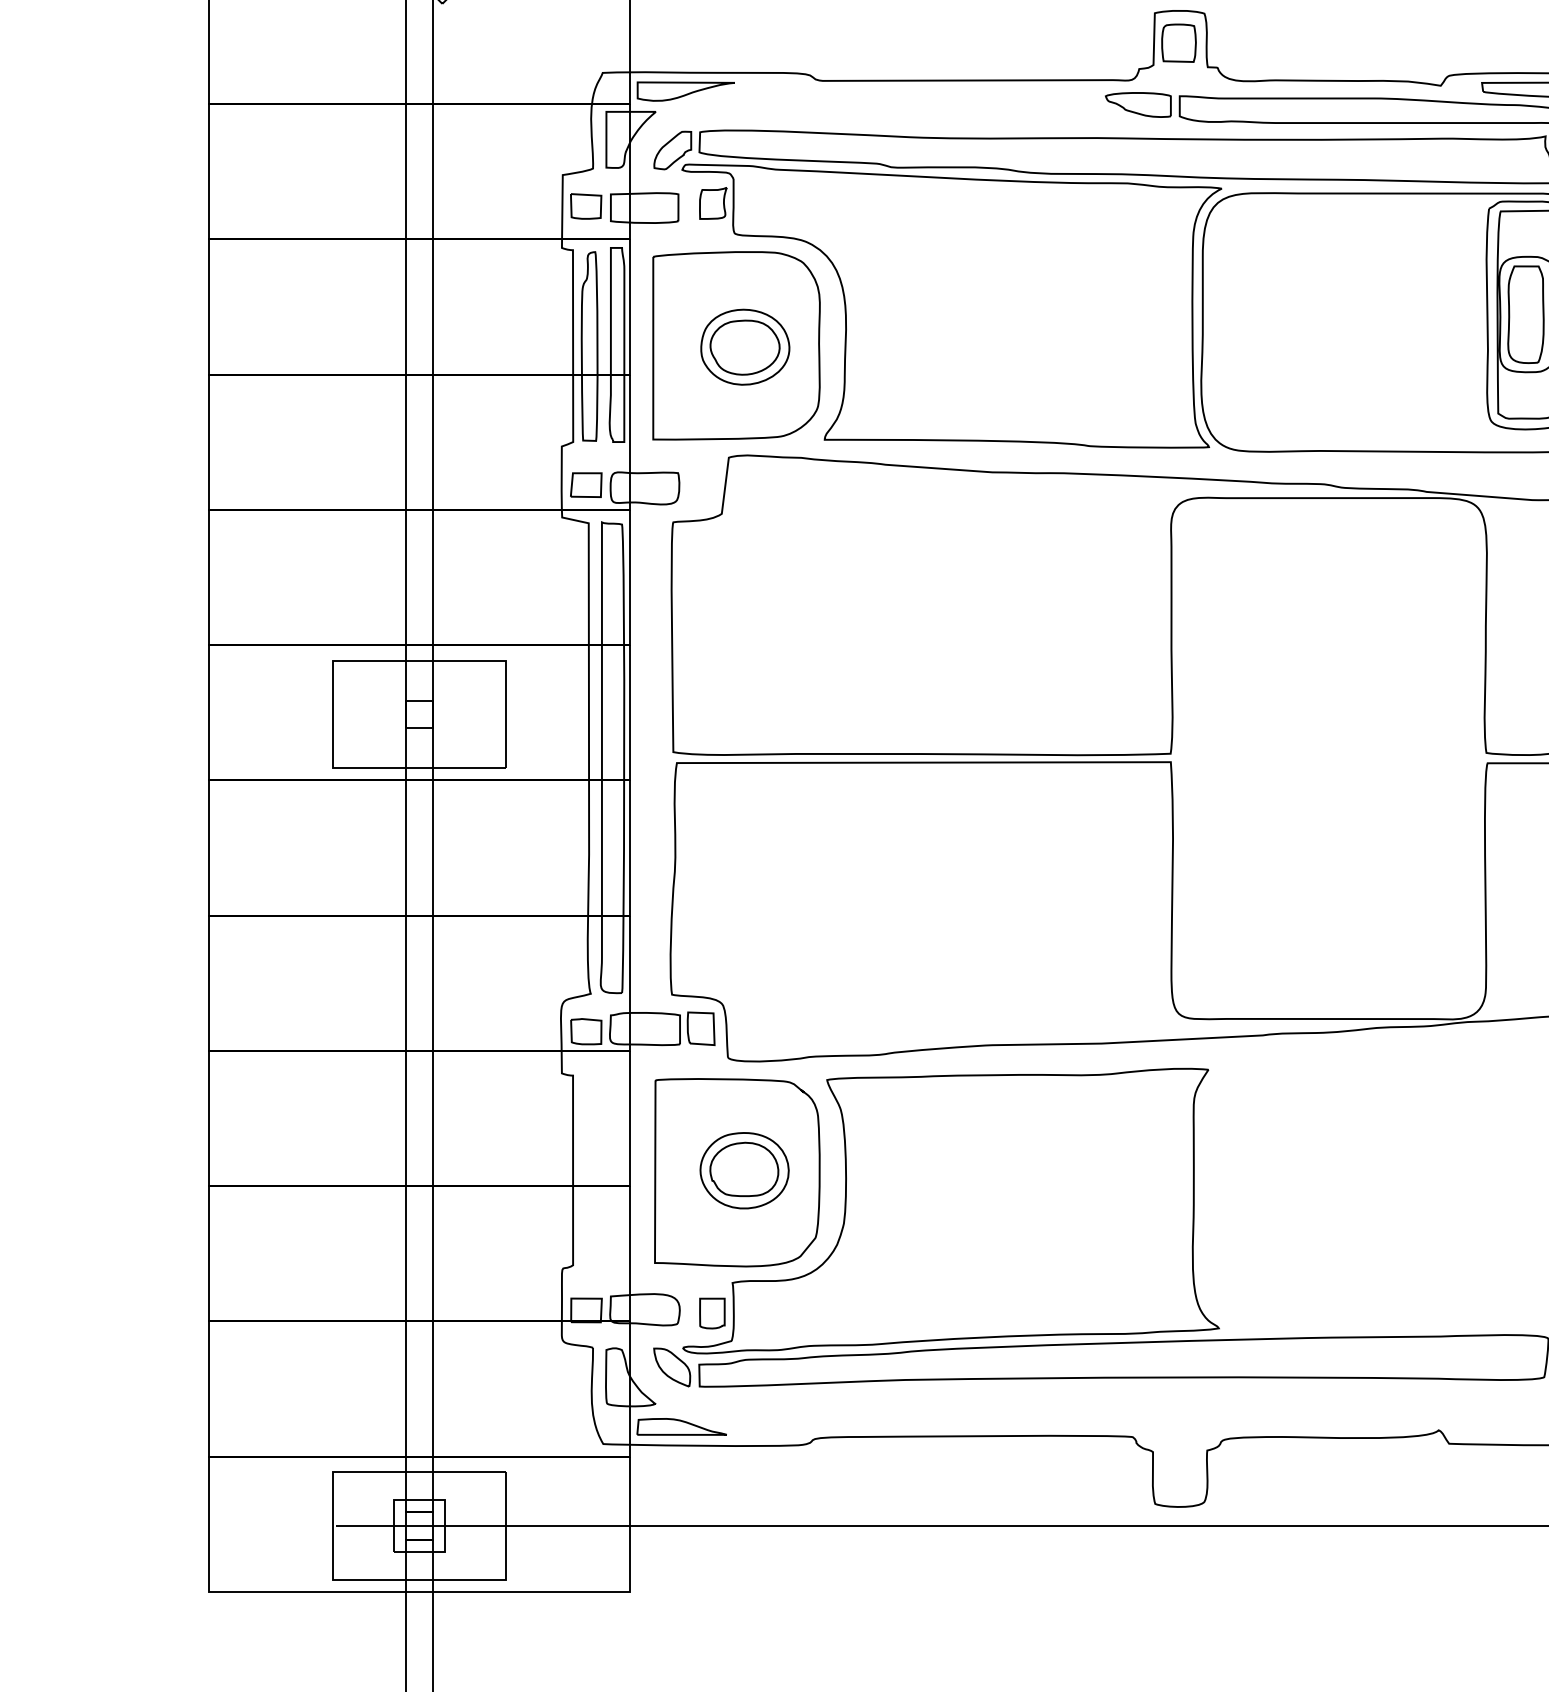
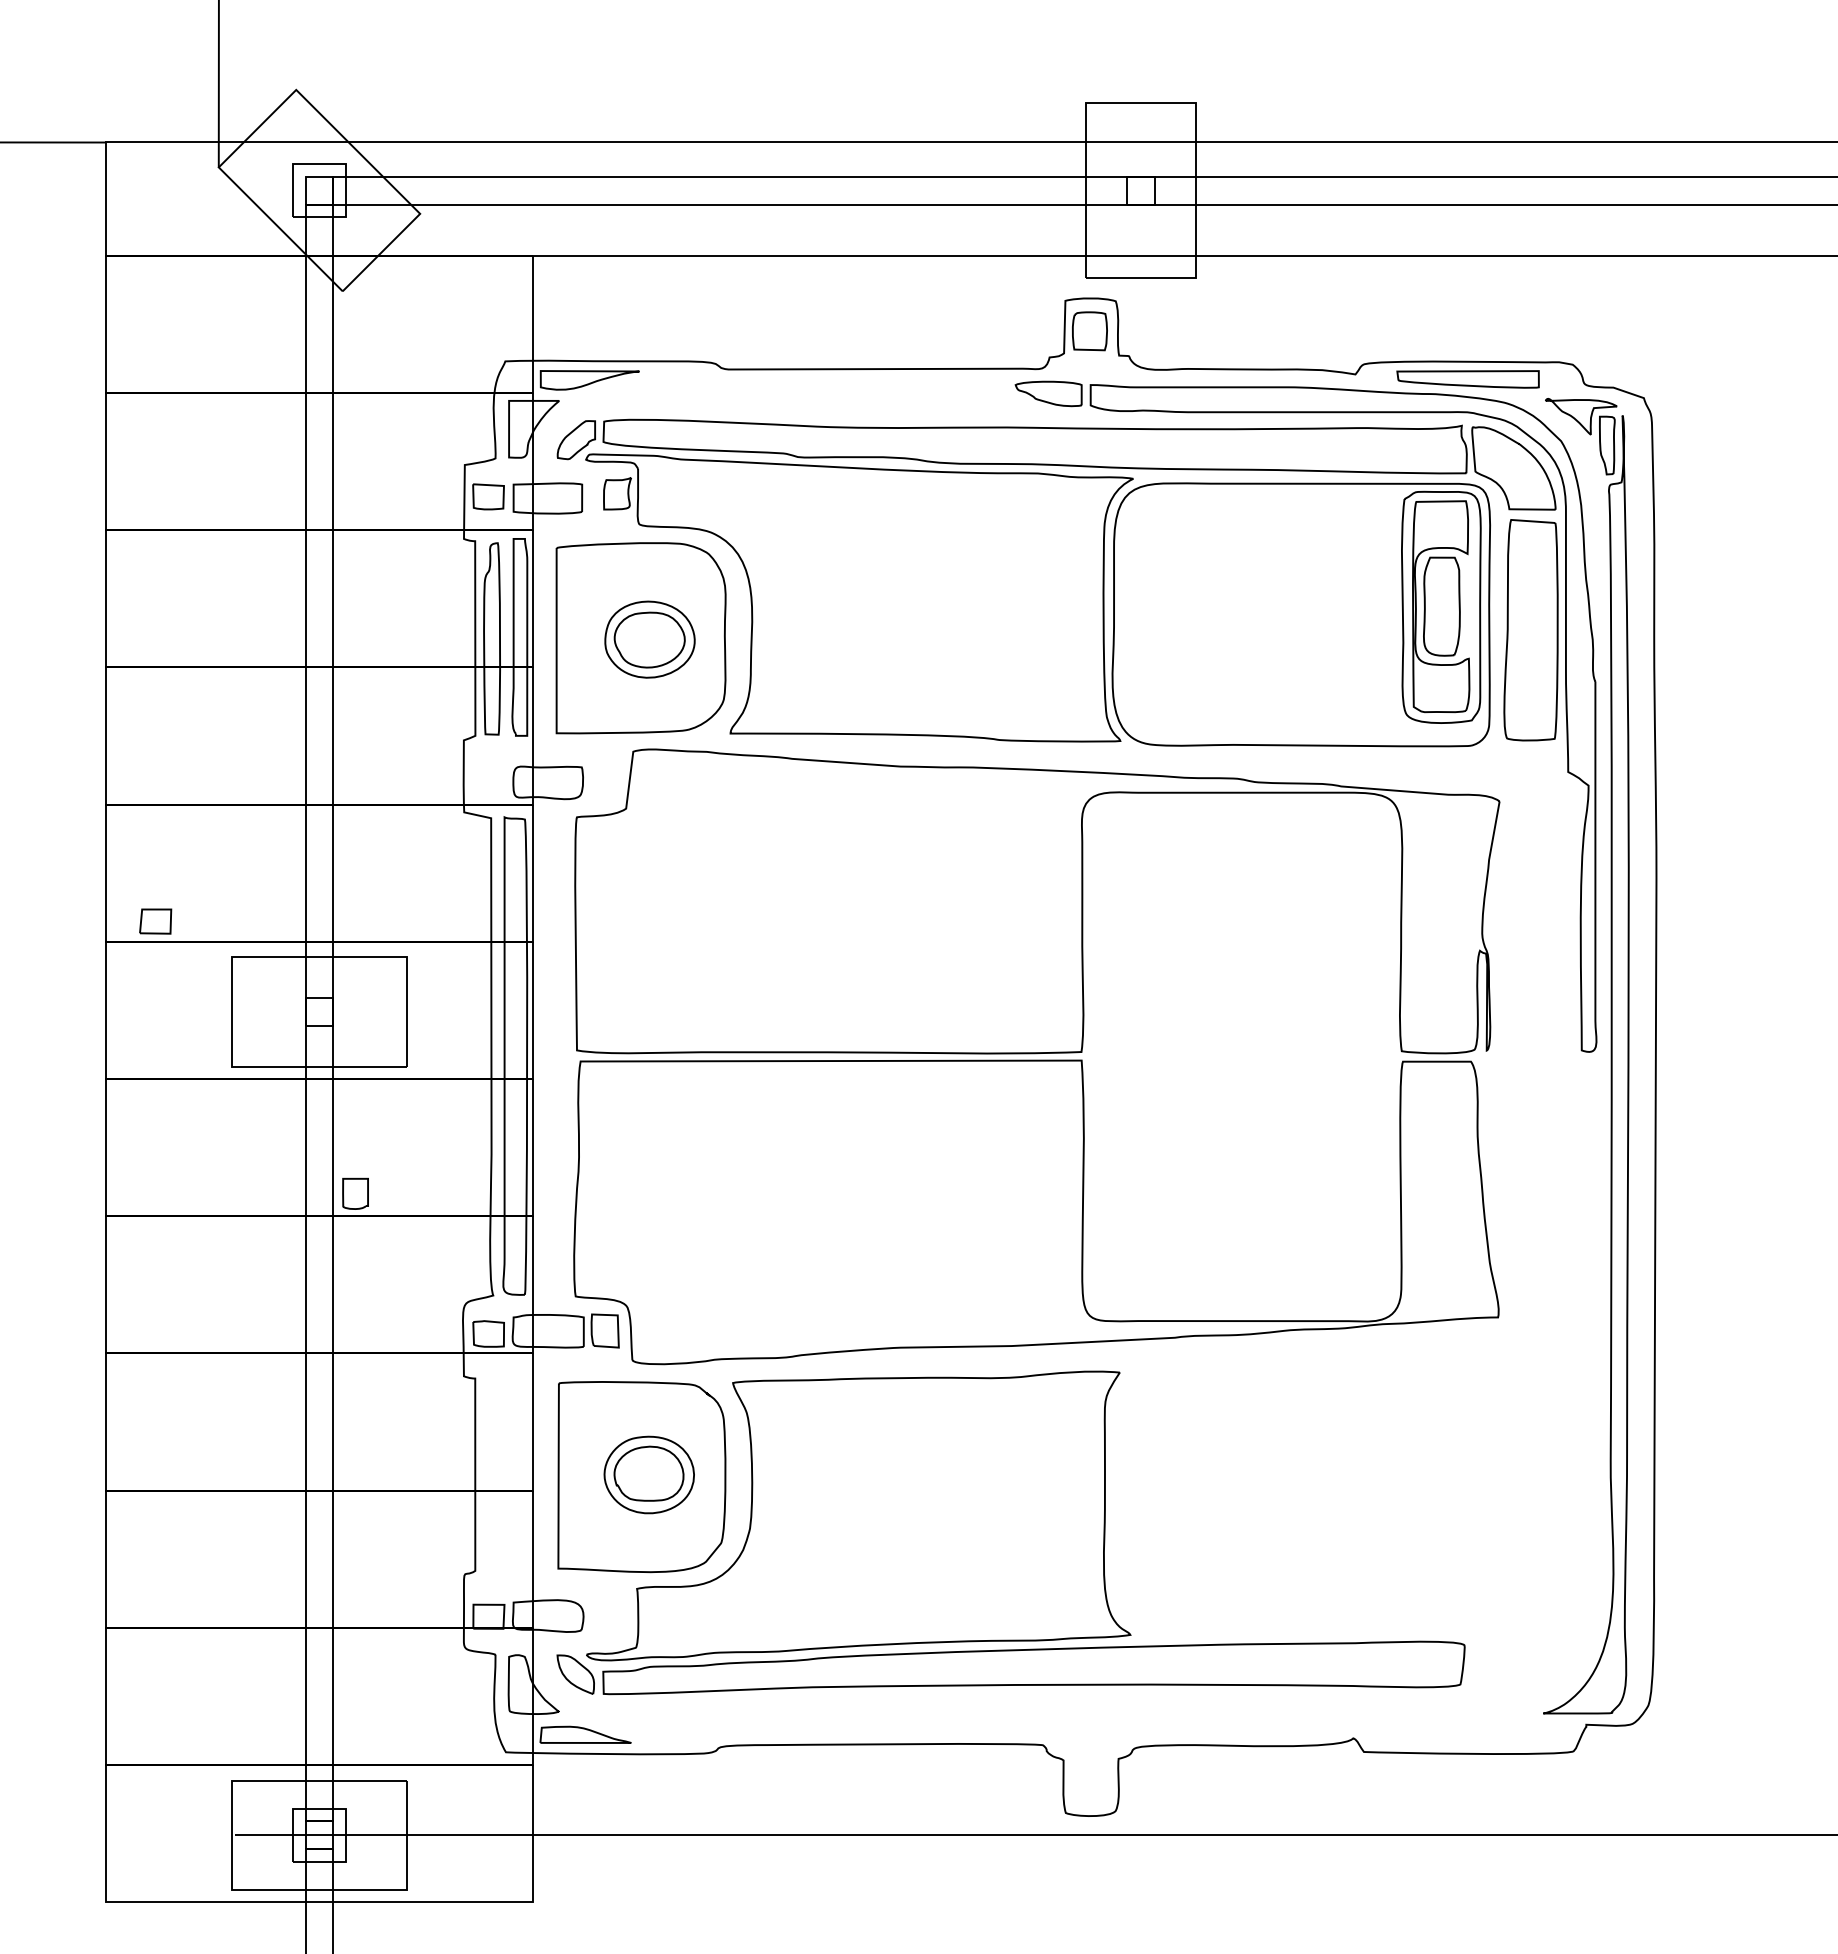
part: (586, 485) -> (155, 921), moved
part: (712, 1313) -> (355, 1193), moved

